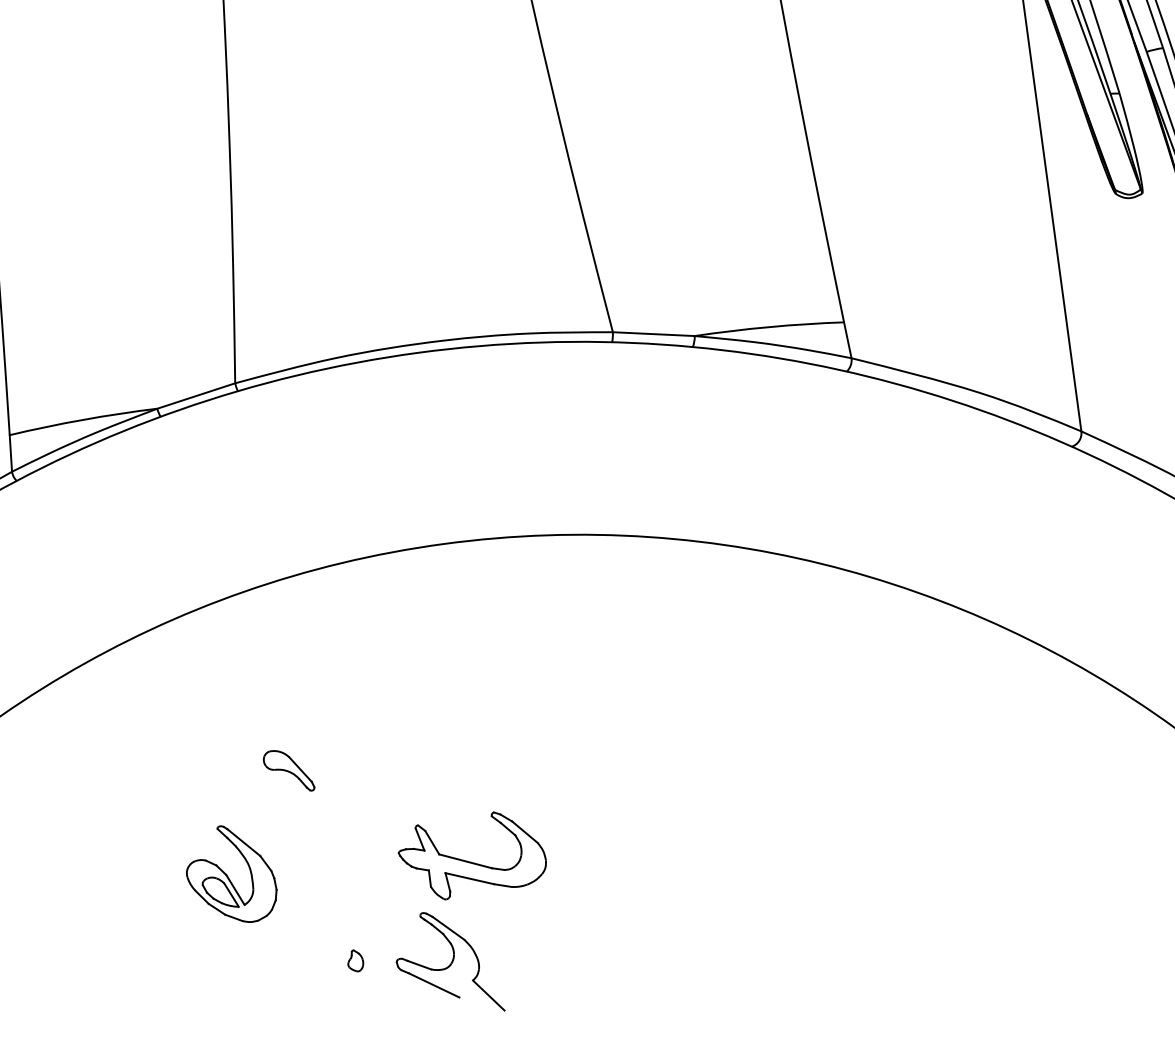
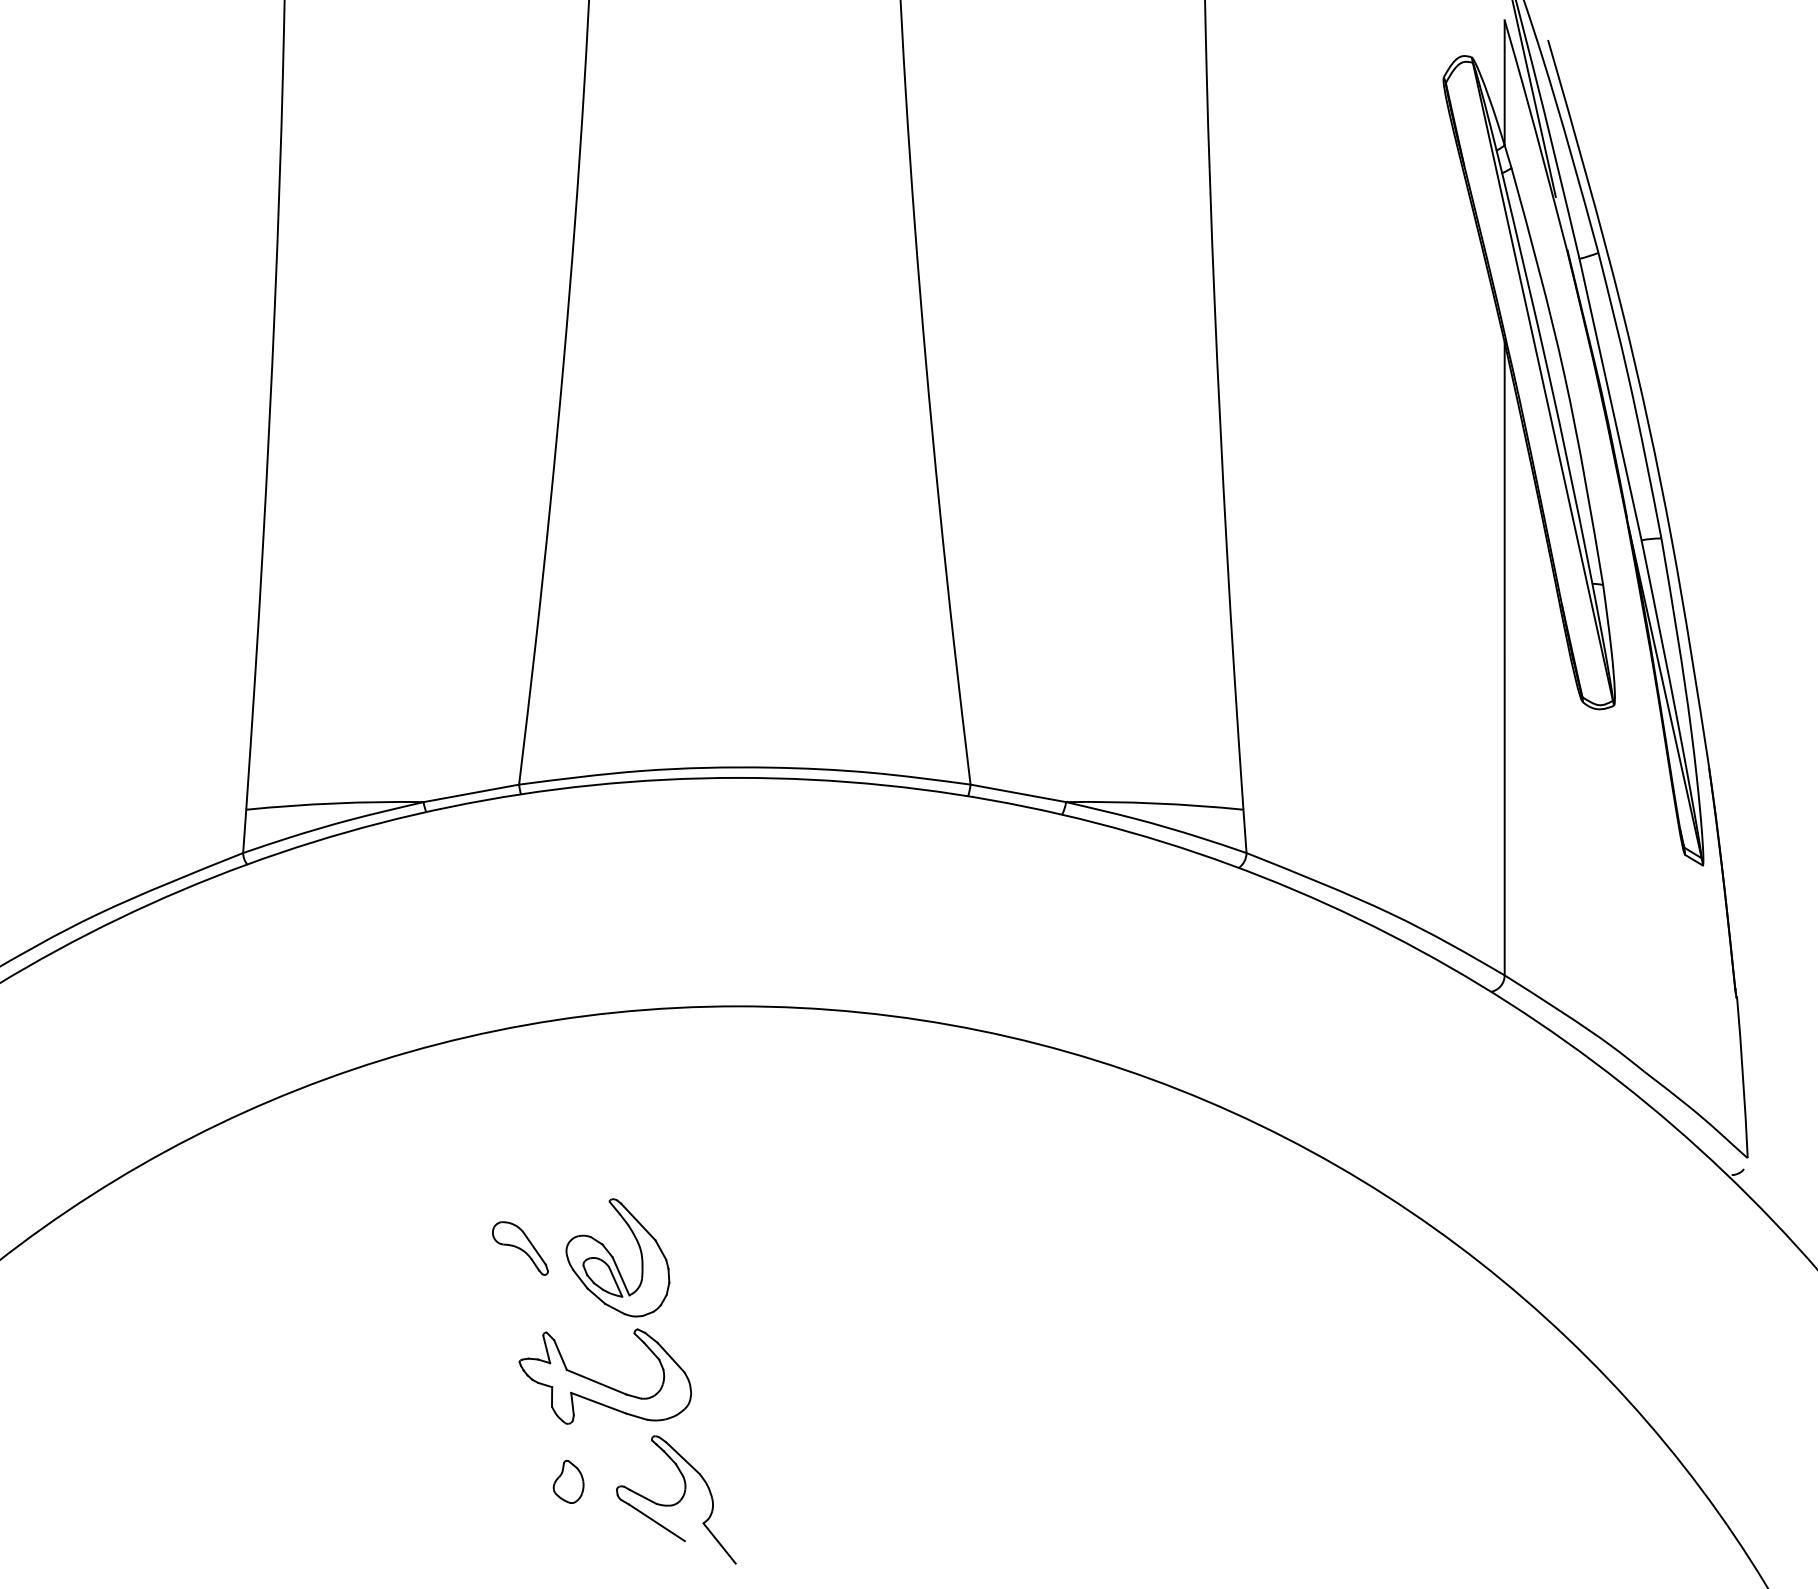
part: (468, 861) -> (600, 1382), moved
part: (230, 874) -> (617, 1257), moved
part: (355, 960) -> (568, 1481), size x1.67

